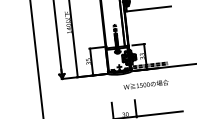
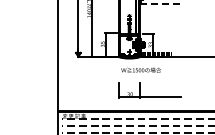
line: (148, 9) -> (160, 4), solid -> dashed
text: (145, 84) -> (140, 69), moved

